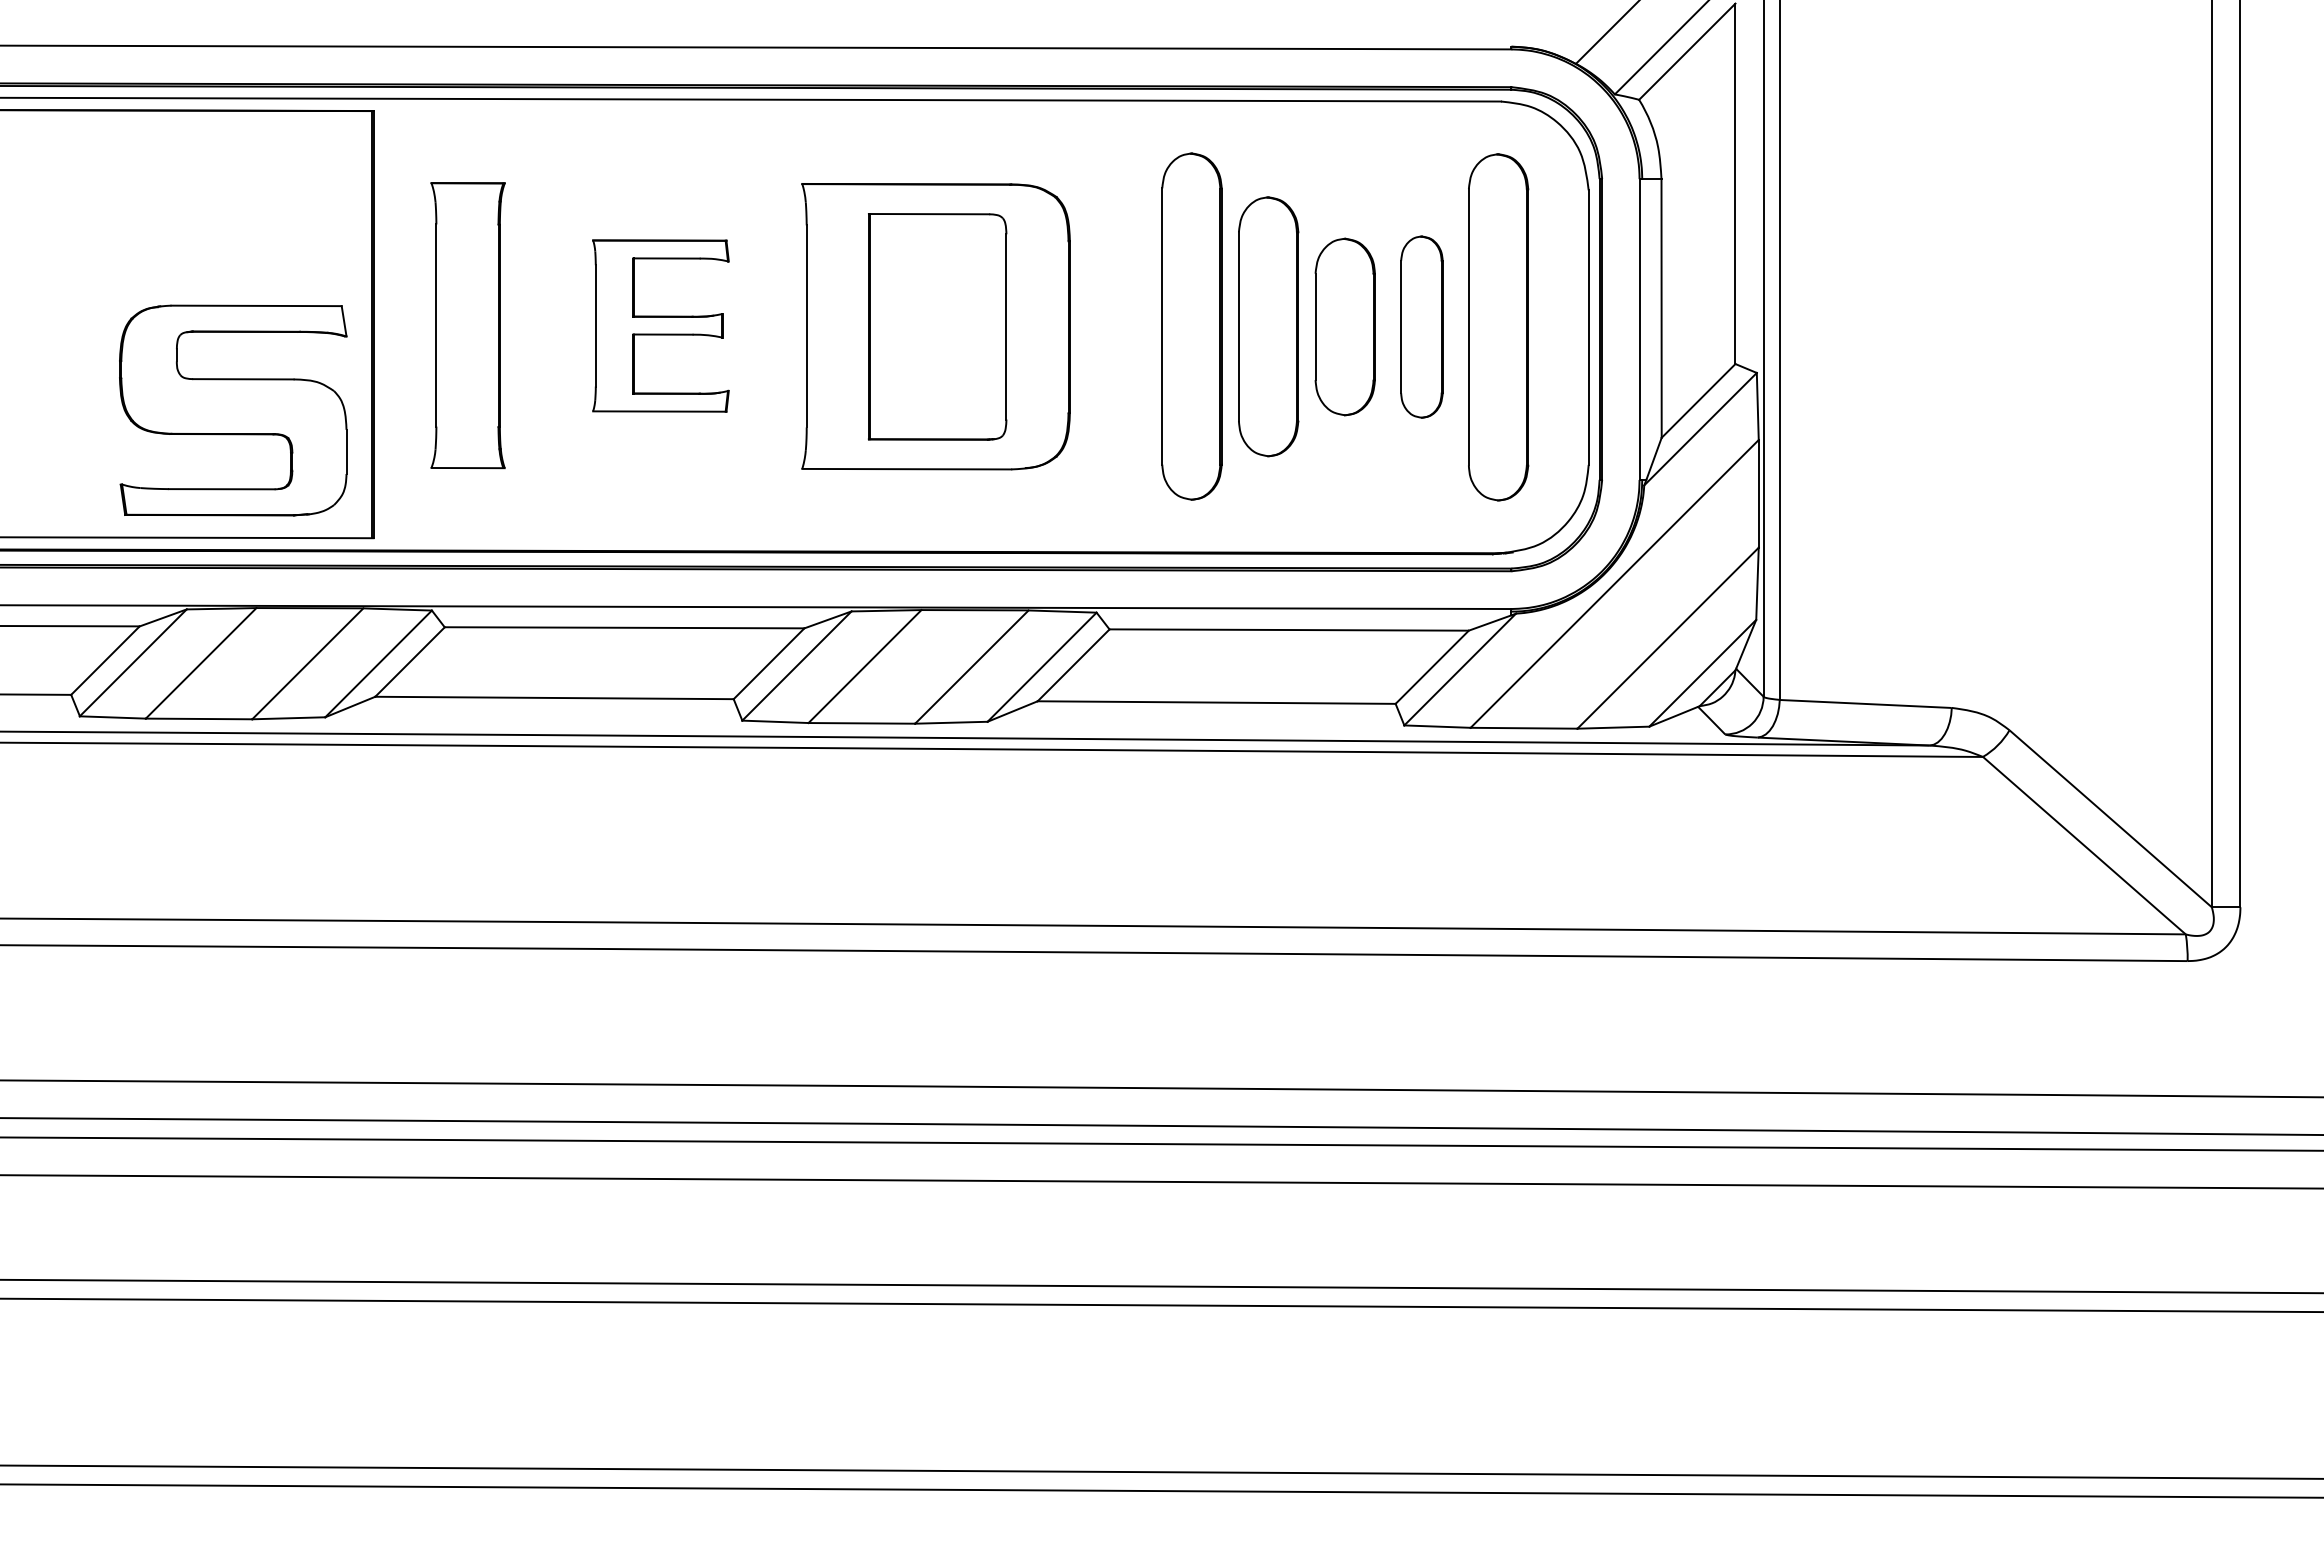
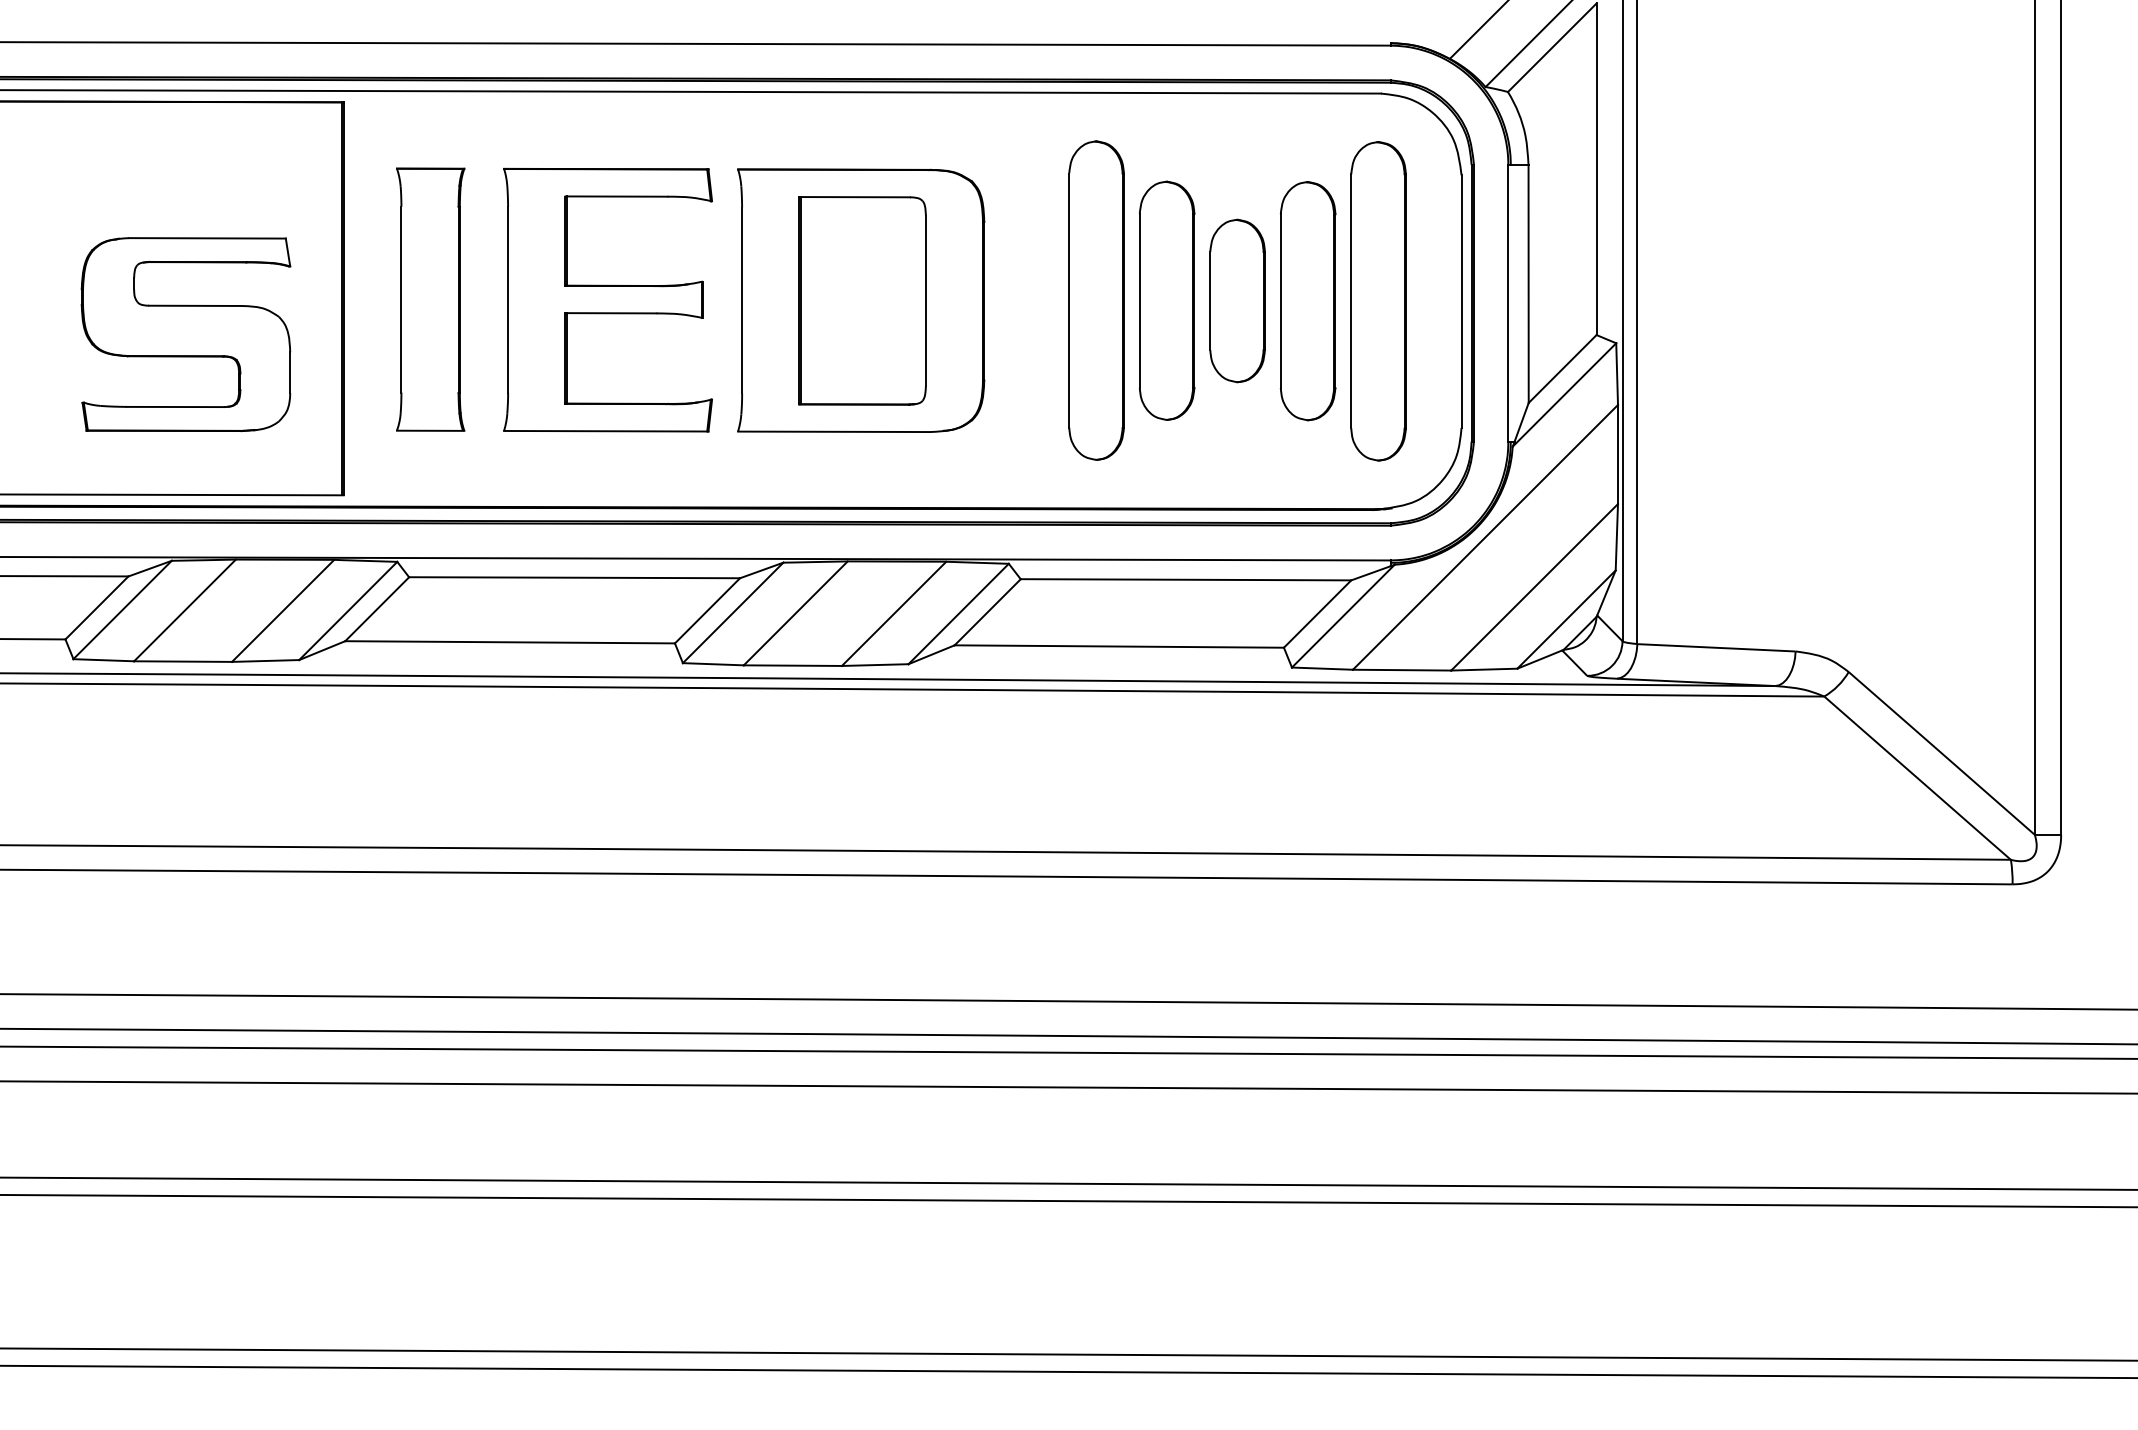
part: (660, 325) -> (607, 299), size x1.67
part: (1421, 326) -> (1307, 300), size x1.43
part: (233, 410) -> (186, 334), moved

